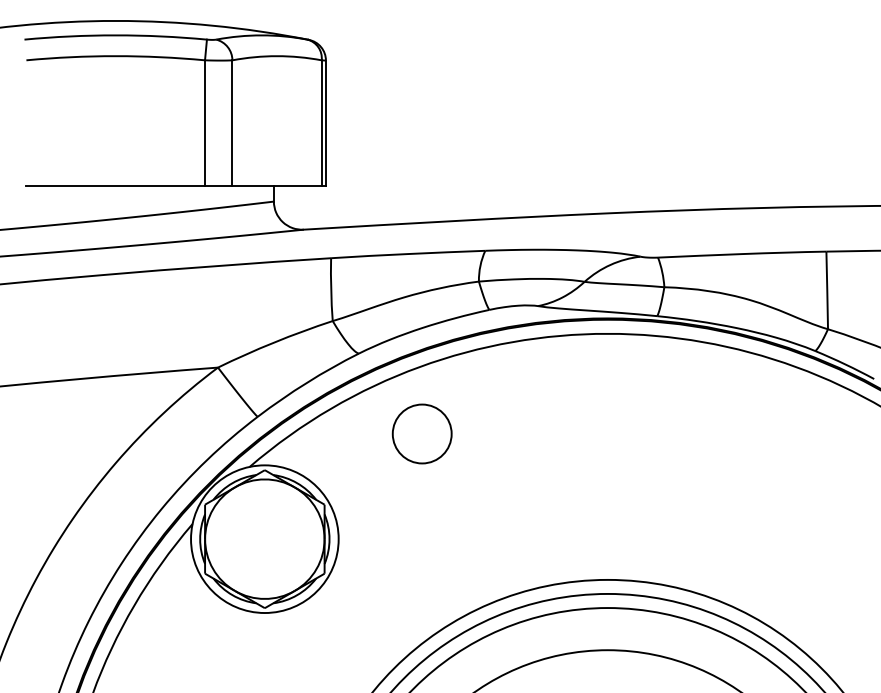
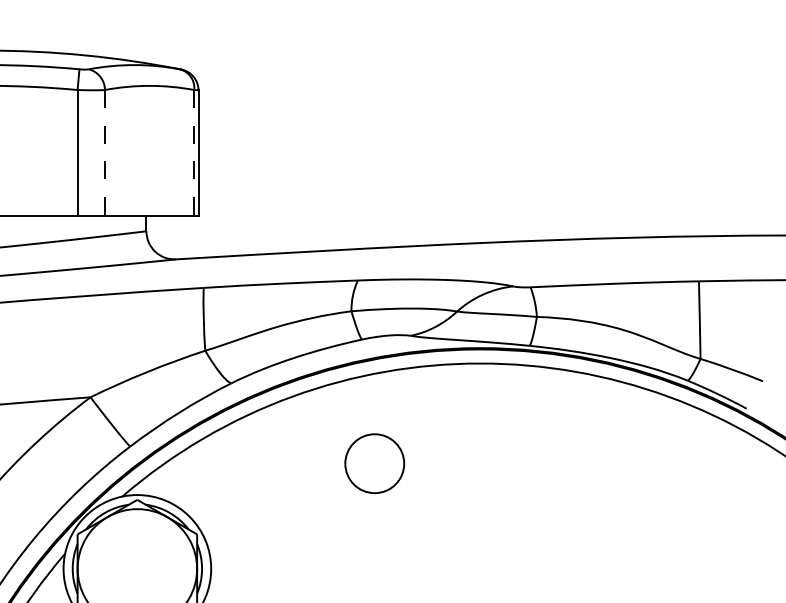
line: (232, 123) -> (105, 153), solid -> dashed
line: (321, 123) -> (194, 153), solid -> dashed
circle: (421, 433) -> (374, 463), moved

